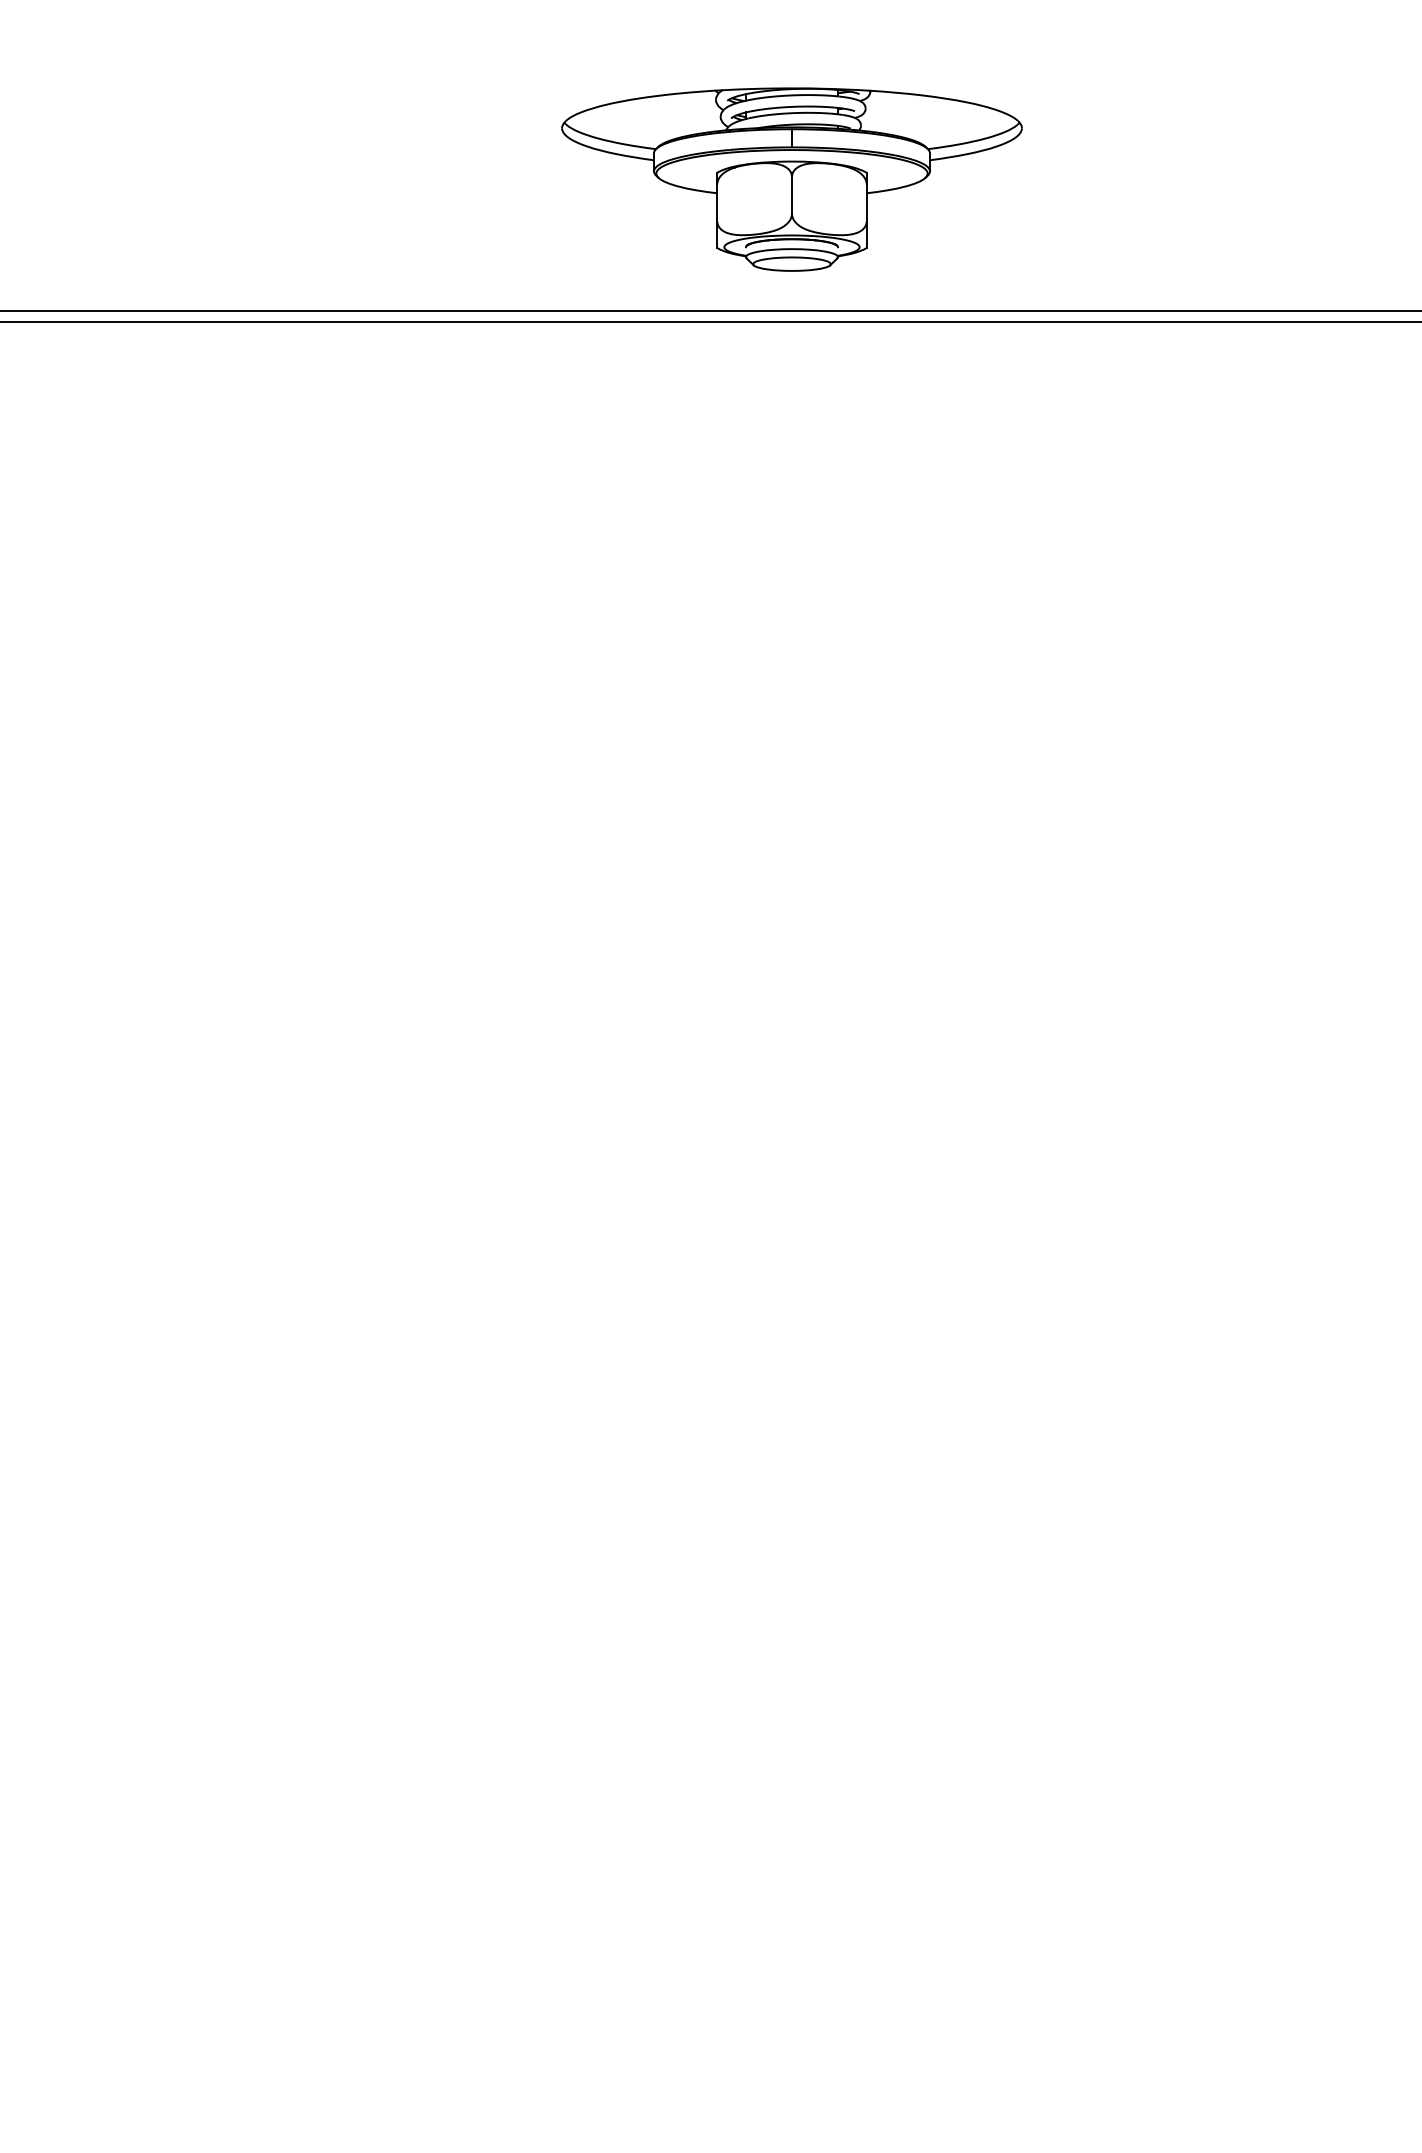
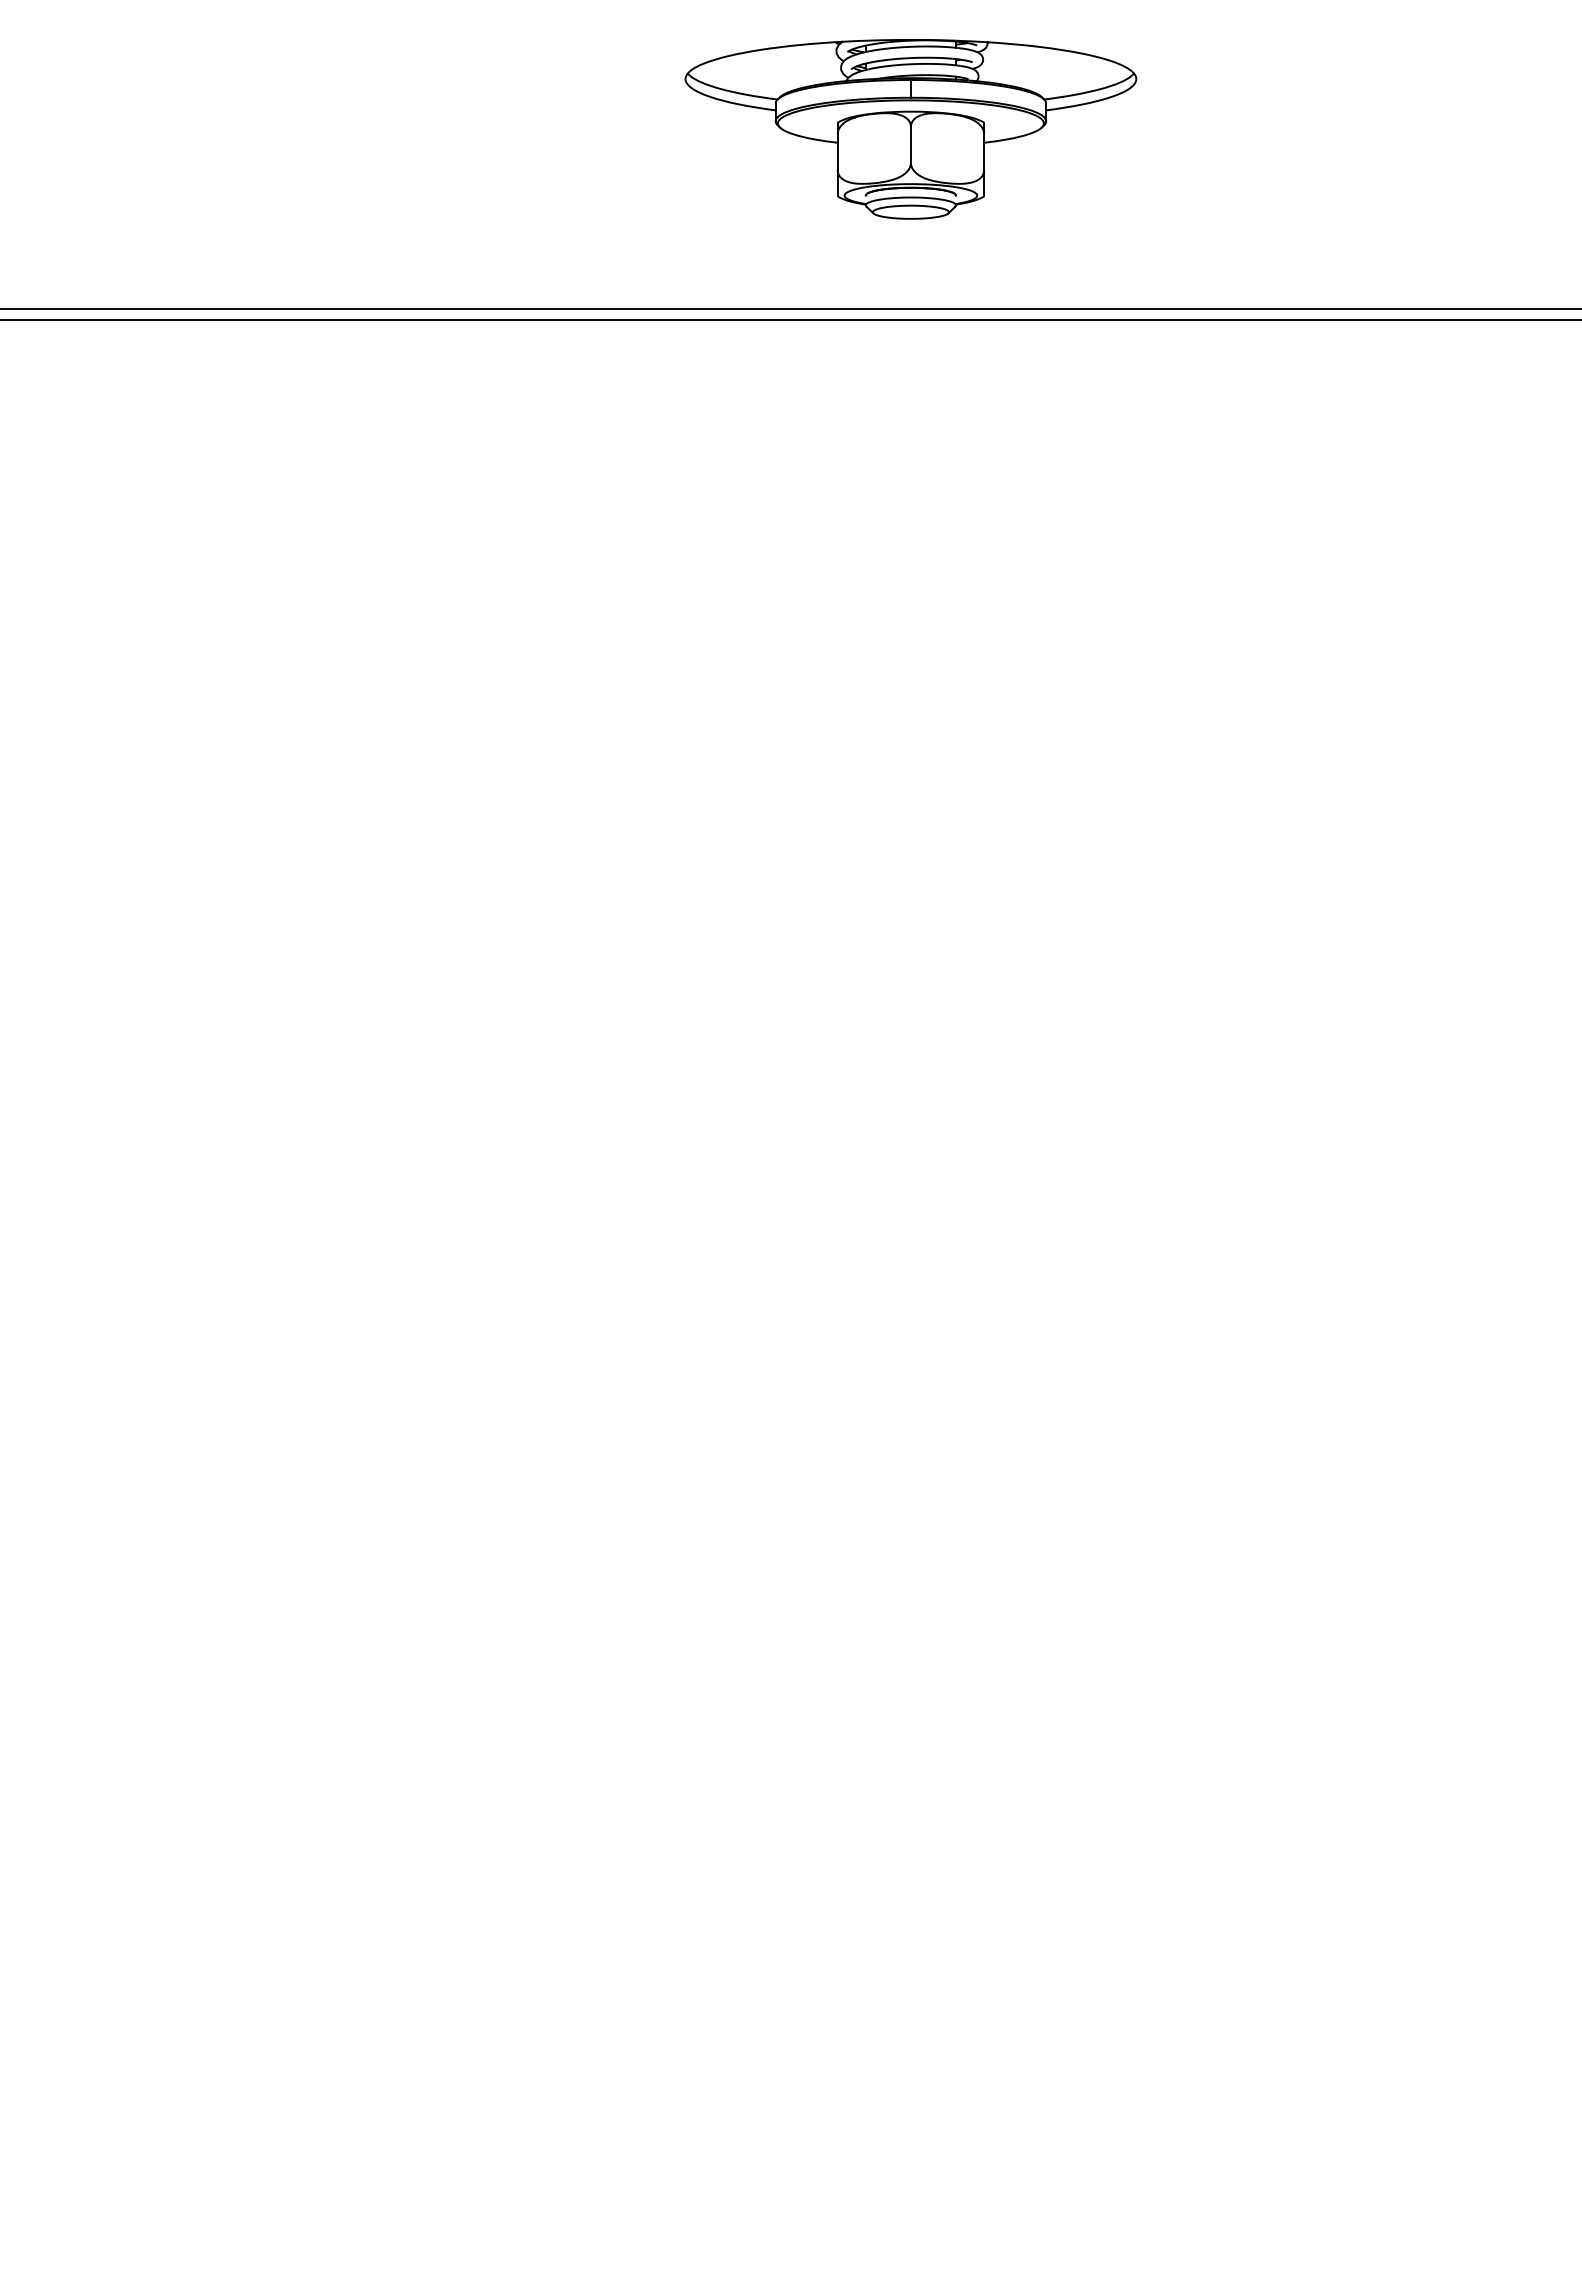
part: (791, 179) -> (910, 129), moved

